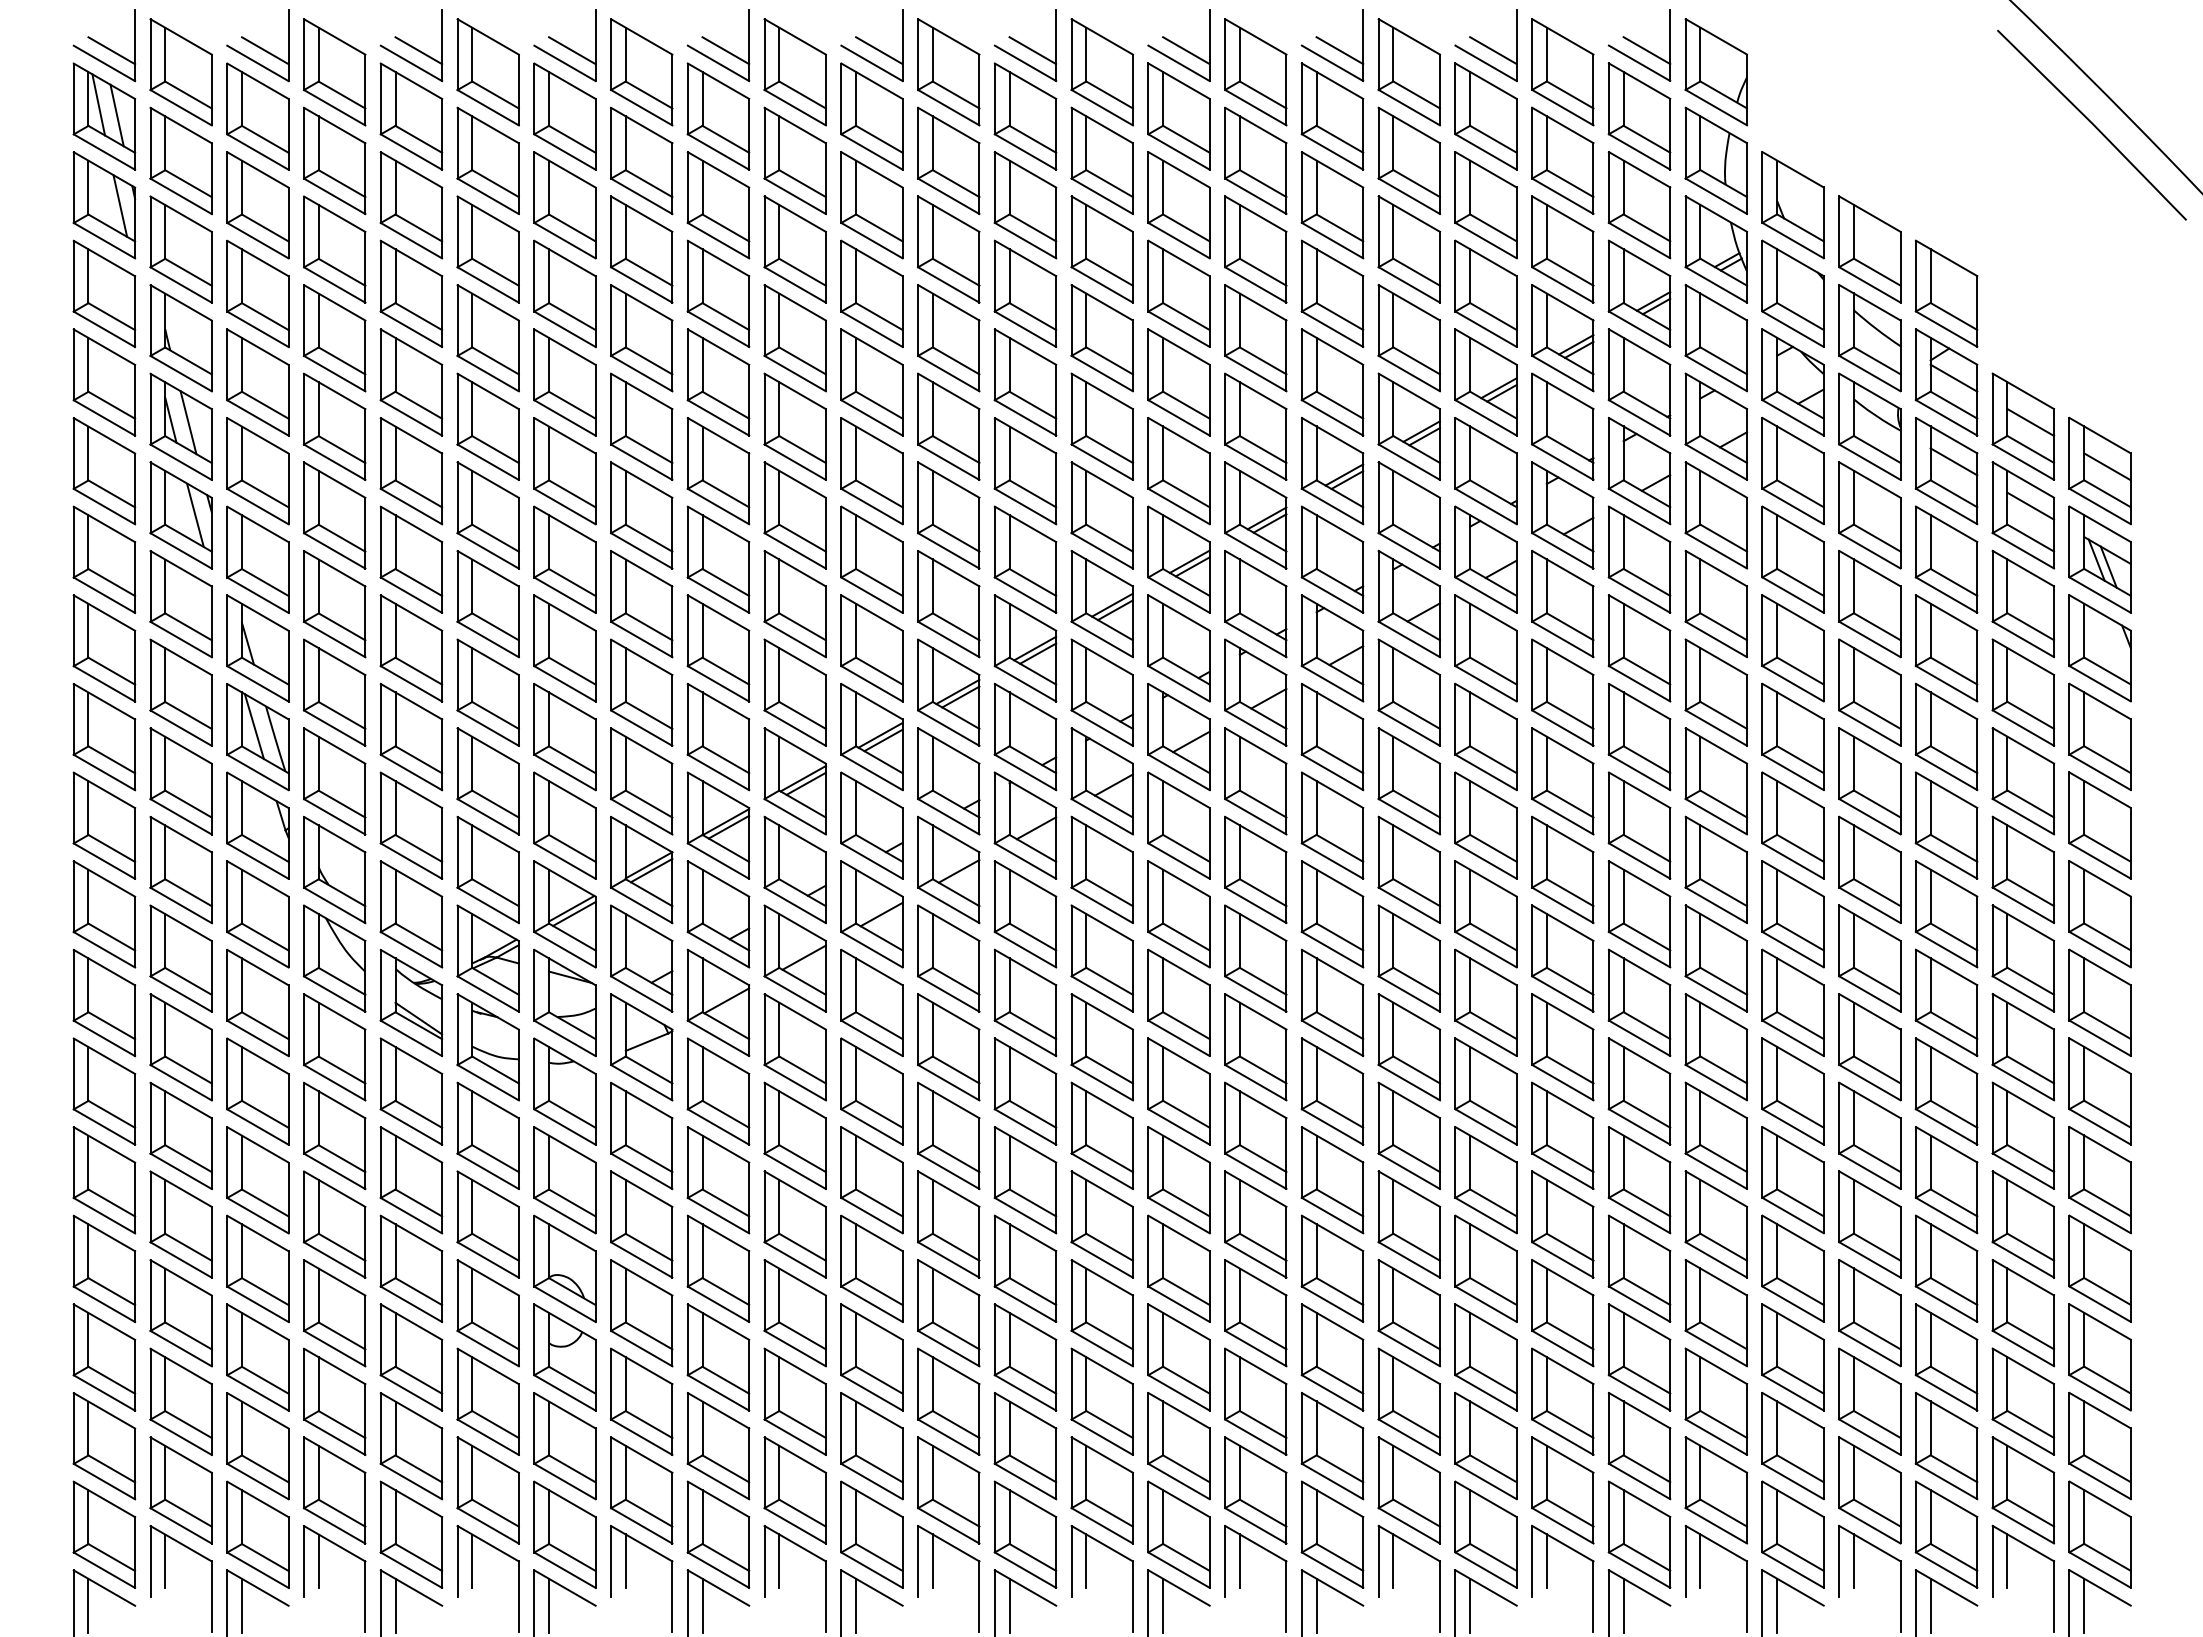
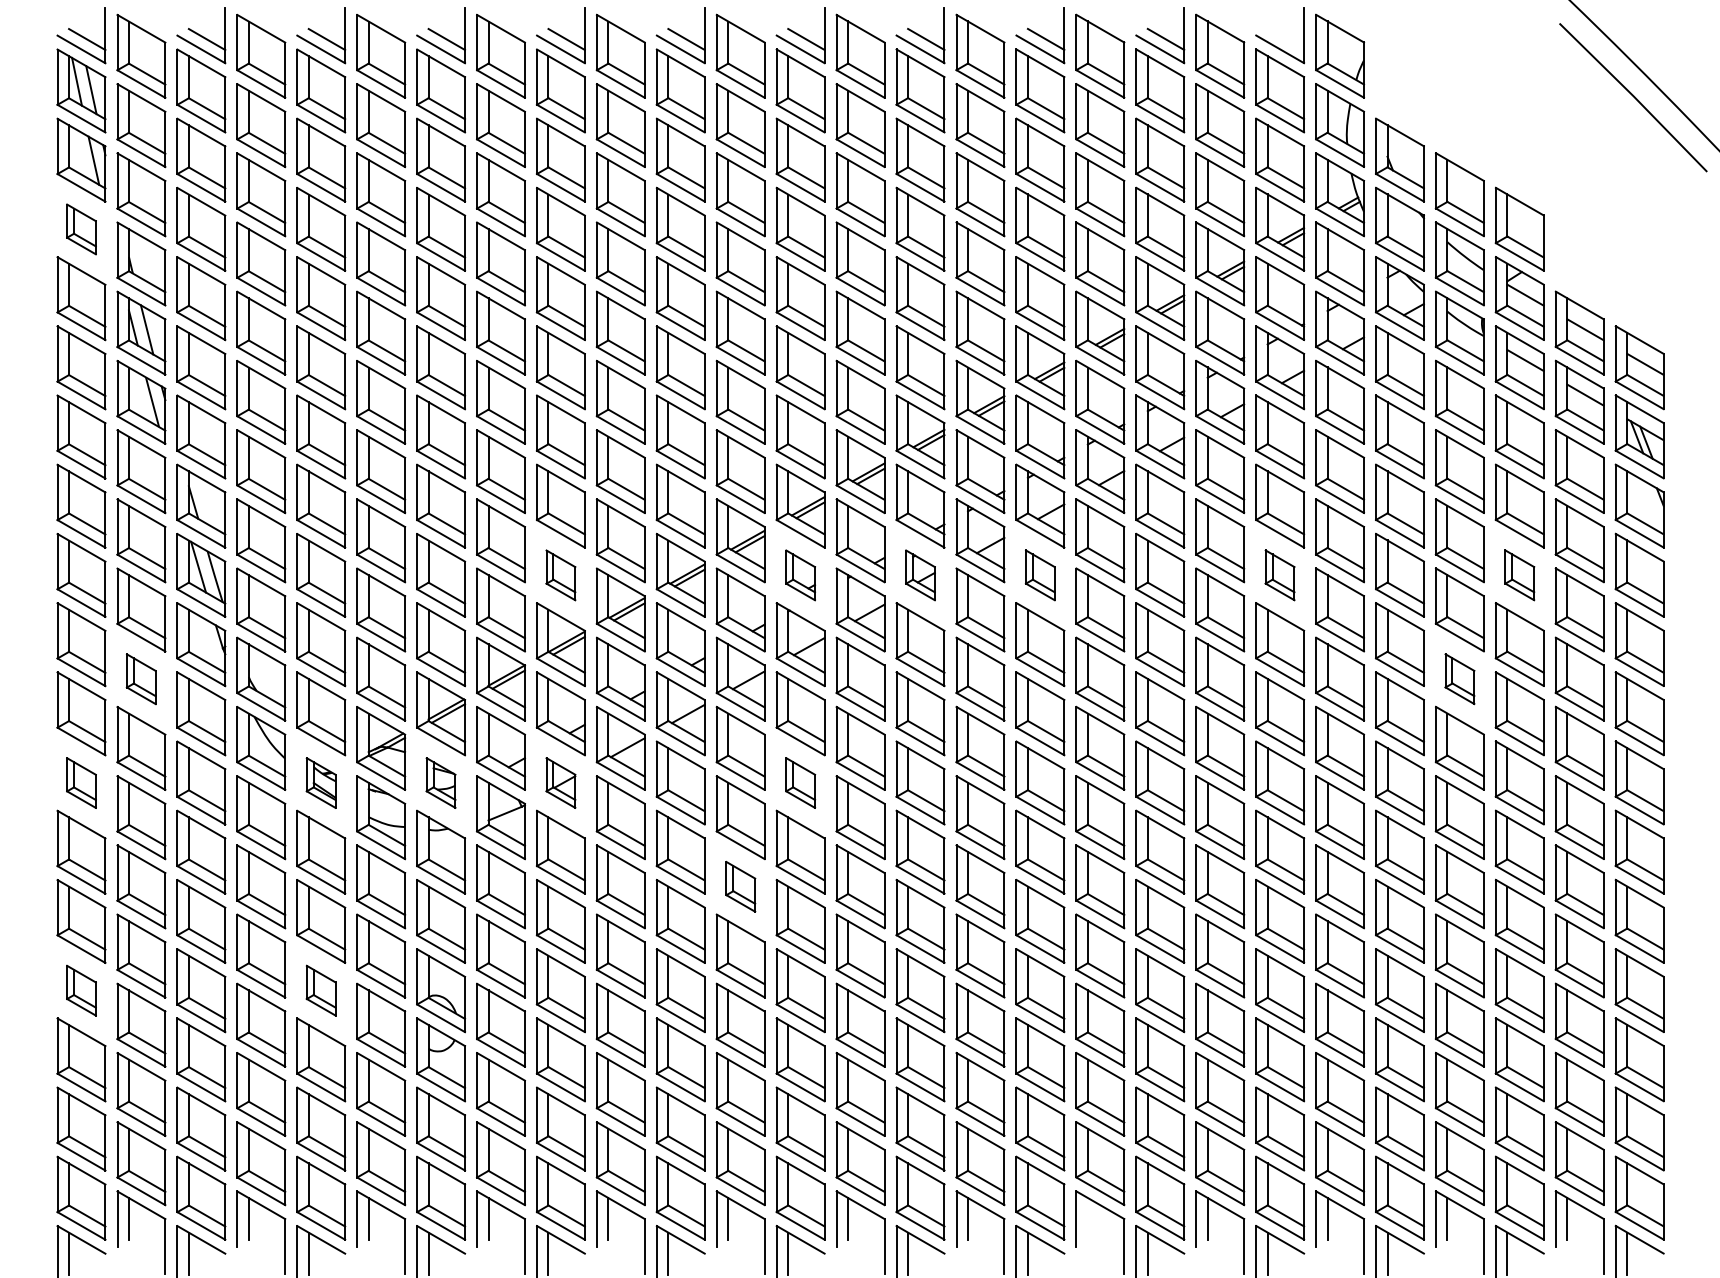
line: (1646, 50) -> (1285, 39), removed
part: (104, 293) -> (81, 229), size x0.6
part: (718, 736) -> (560, 574), size x0.6
part: (1025, 736) -> (800, 574), size x0.6
part: (1178, 736) -> (920, 574), size x0.6
part: (1332, 736) -> (1040, 574), size x0.6
part: (1639, 736) -> (1280, 574), size x0.6
part: (1946, 736) -> (1519, 574), size x0.6
part: (180, 869) -> (140, 678), size x0.6
part: (1869, 869) -> (1459, 678), size x0.6
part: (104, 1002) -> (81, 782), size x0.6
part: (411, 1002) -> (321, 782), size x0.6
part: (564, 1002) -> (440, 782), size x0.6
part: (718, 1002) -> (560, 782), size x0.6
part: (1025, 1002) -> (800, 782), size x0.6
part: (948, 1135) -> (740, 886), size x0.6
part: (104, 1268) -> (81, 990), size x0.6
part: (411, 1268) -> (321, 990), size x0.6
line: (1393, 1561) -> (1087, 1219), removed

